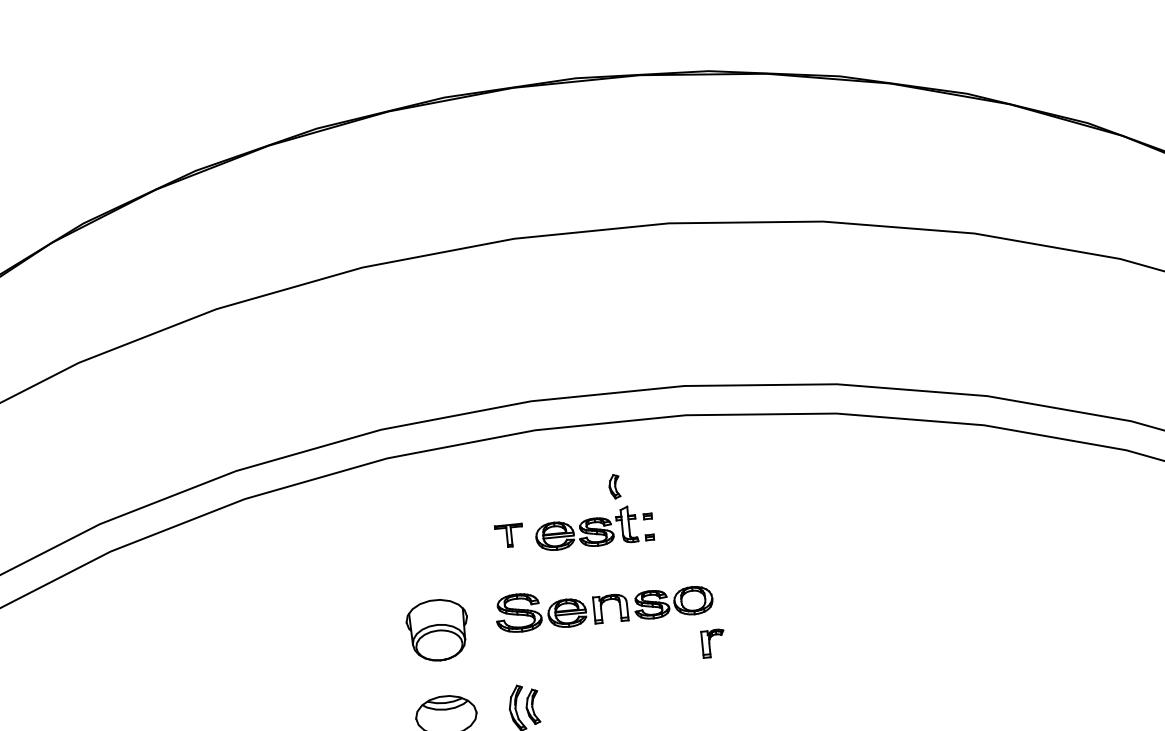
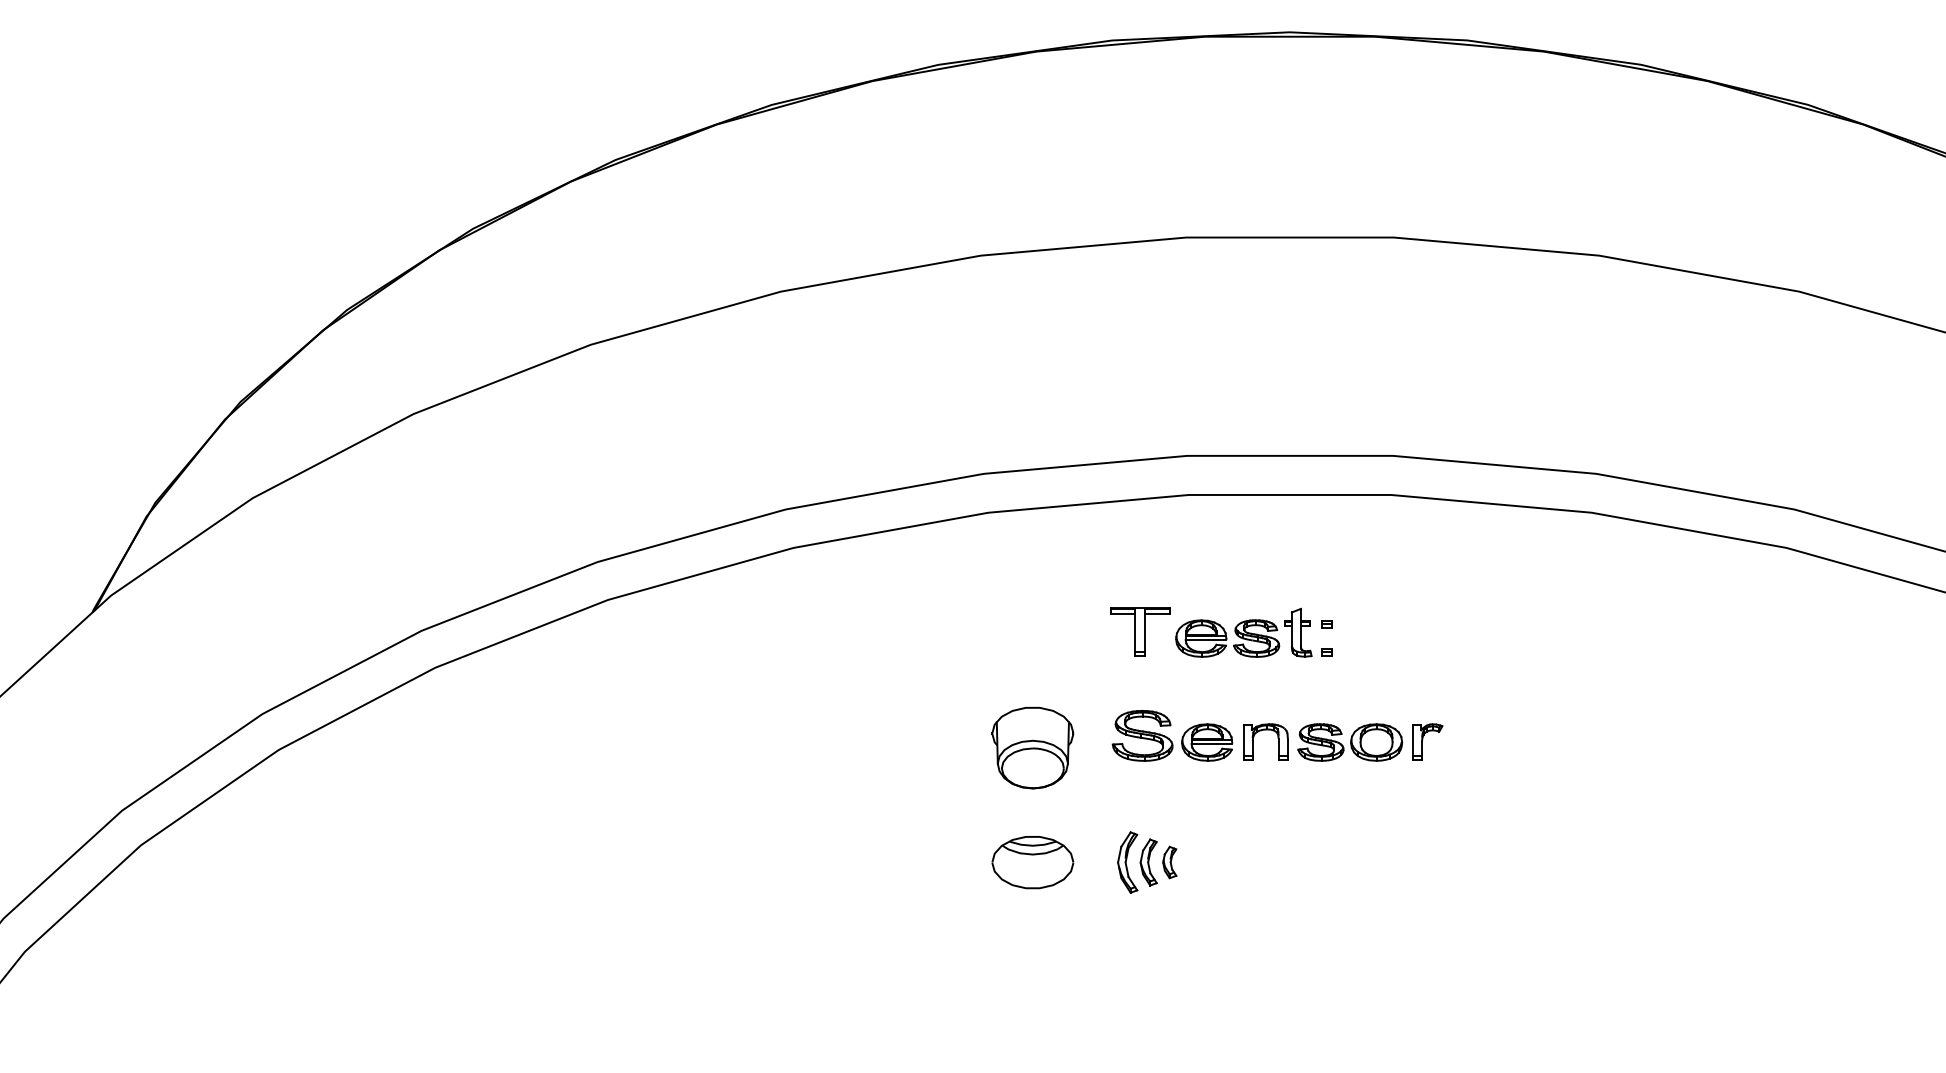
part: (614, 486) -> (1169, 862), moved
part: (509, 535) -> (1140, 631), size x1.67
part: (713, 643) -> (1427, 741), moved

